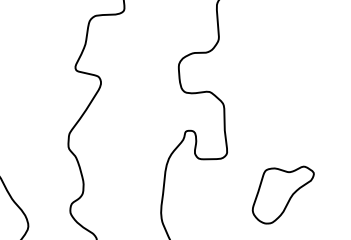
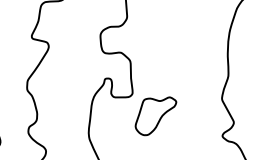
part: (282, 195) -> (155, 116), moved

